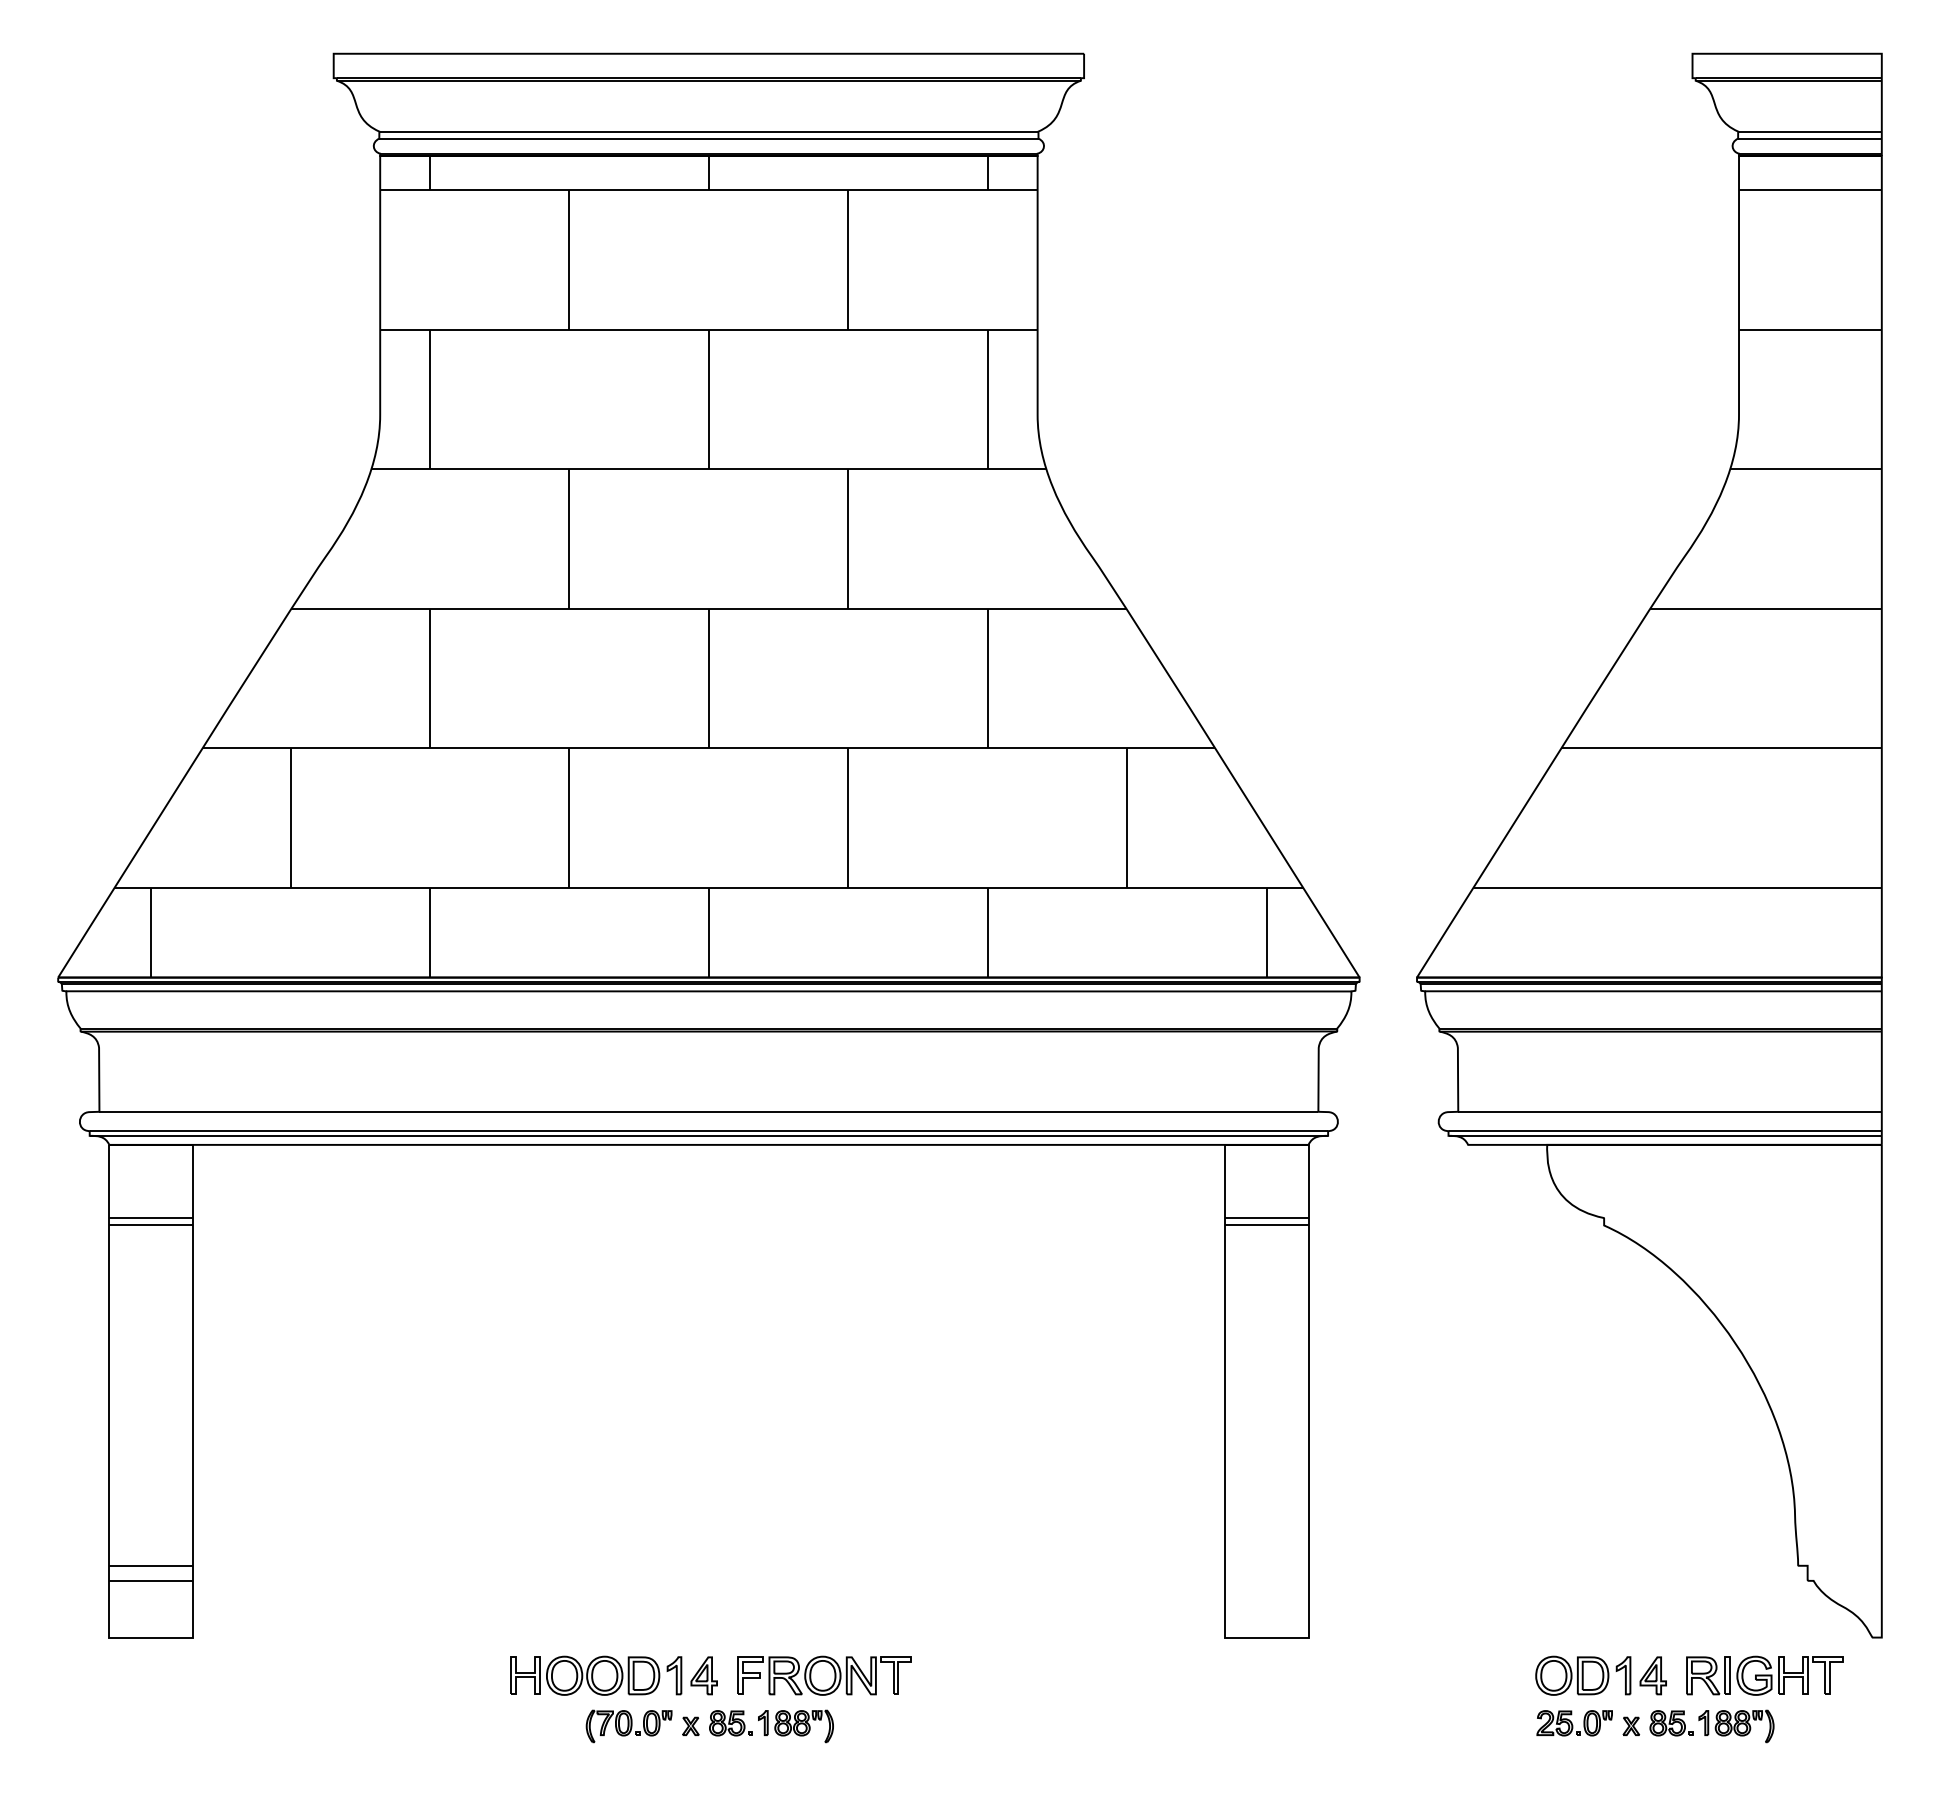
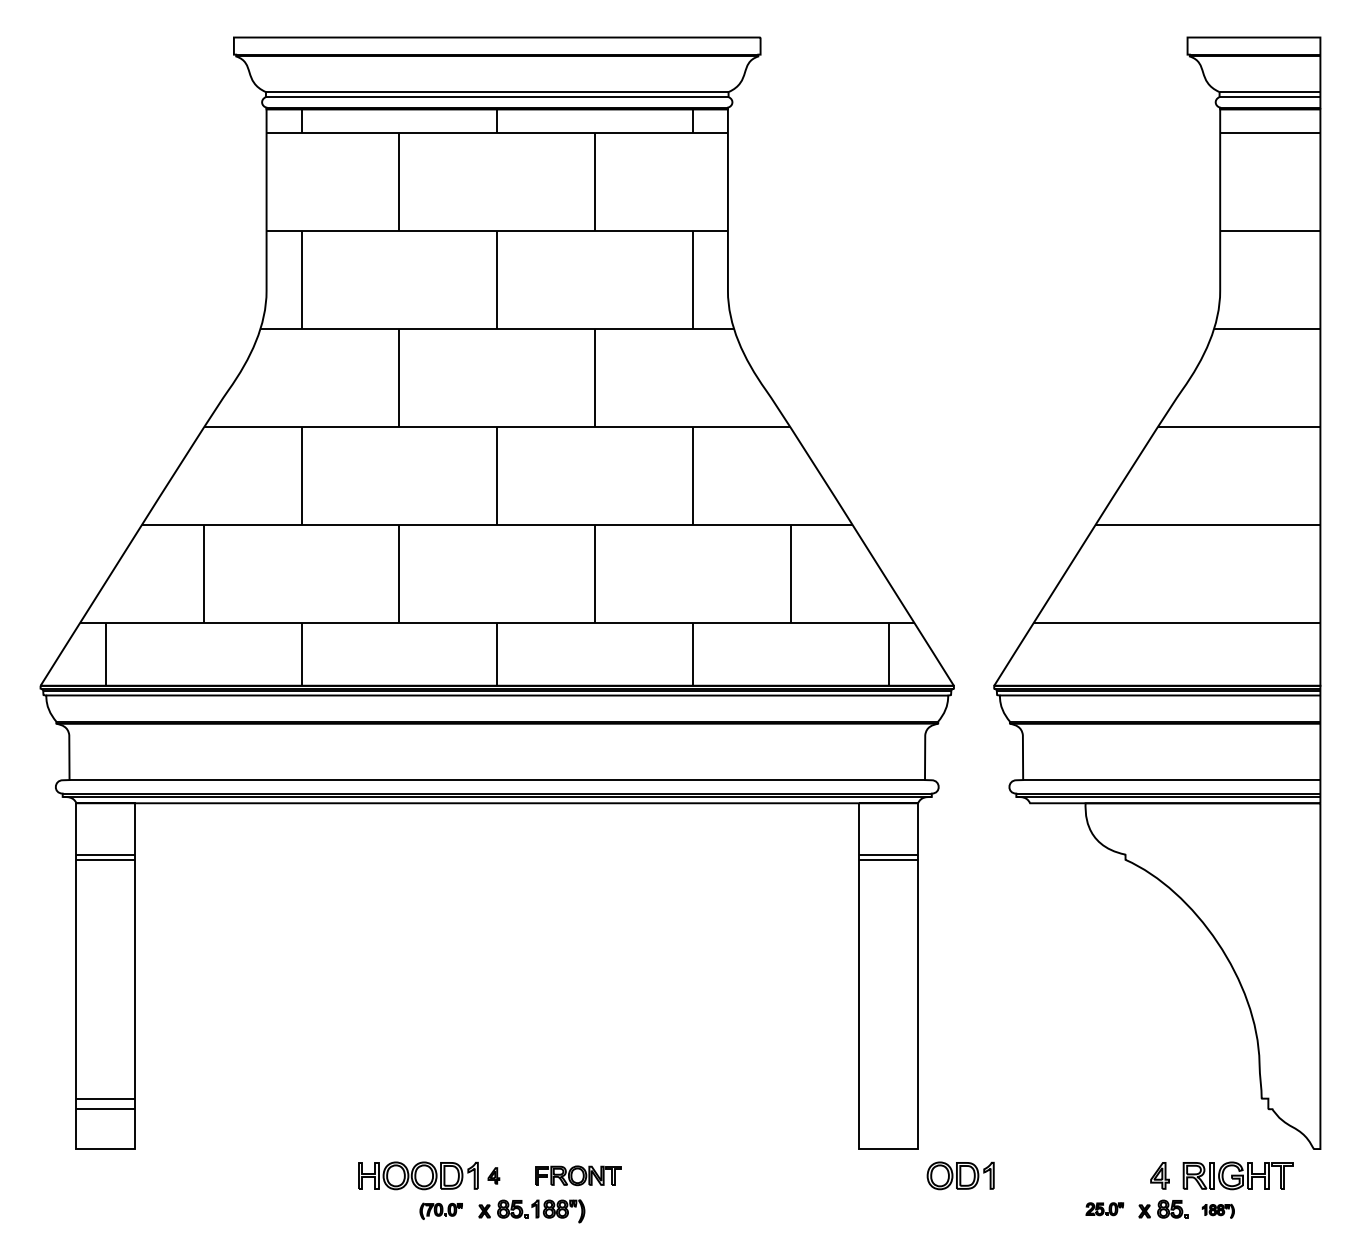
part: (703, 1675) -> (493, 1175), size x0.6
part: (824, 1675) -> (578, 1175), size x0.7
part: (1583, 1675) -> (960, 1175), moved
part: (1574, 1723) -> (1104, 1209), size x0.7
part: (628, 1726) -> (440, 1211), size x0.7
part: (1736, 1726) -> (1218, 1211), size x0.6

